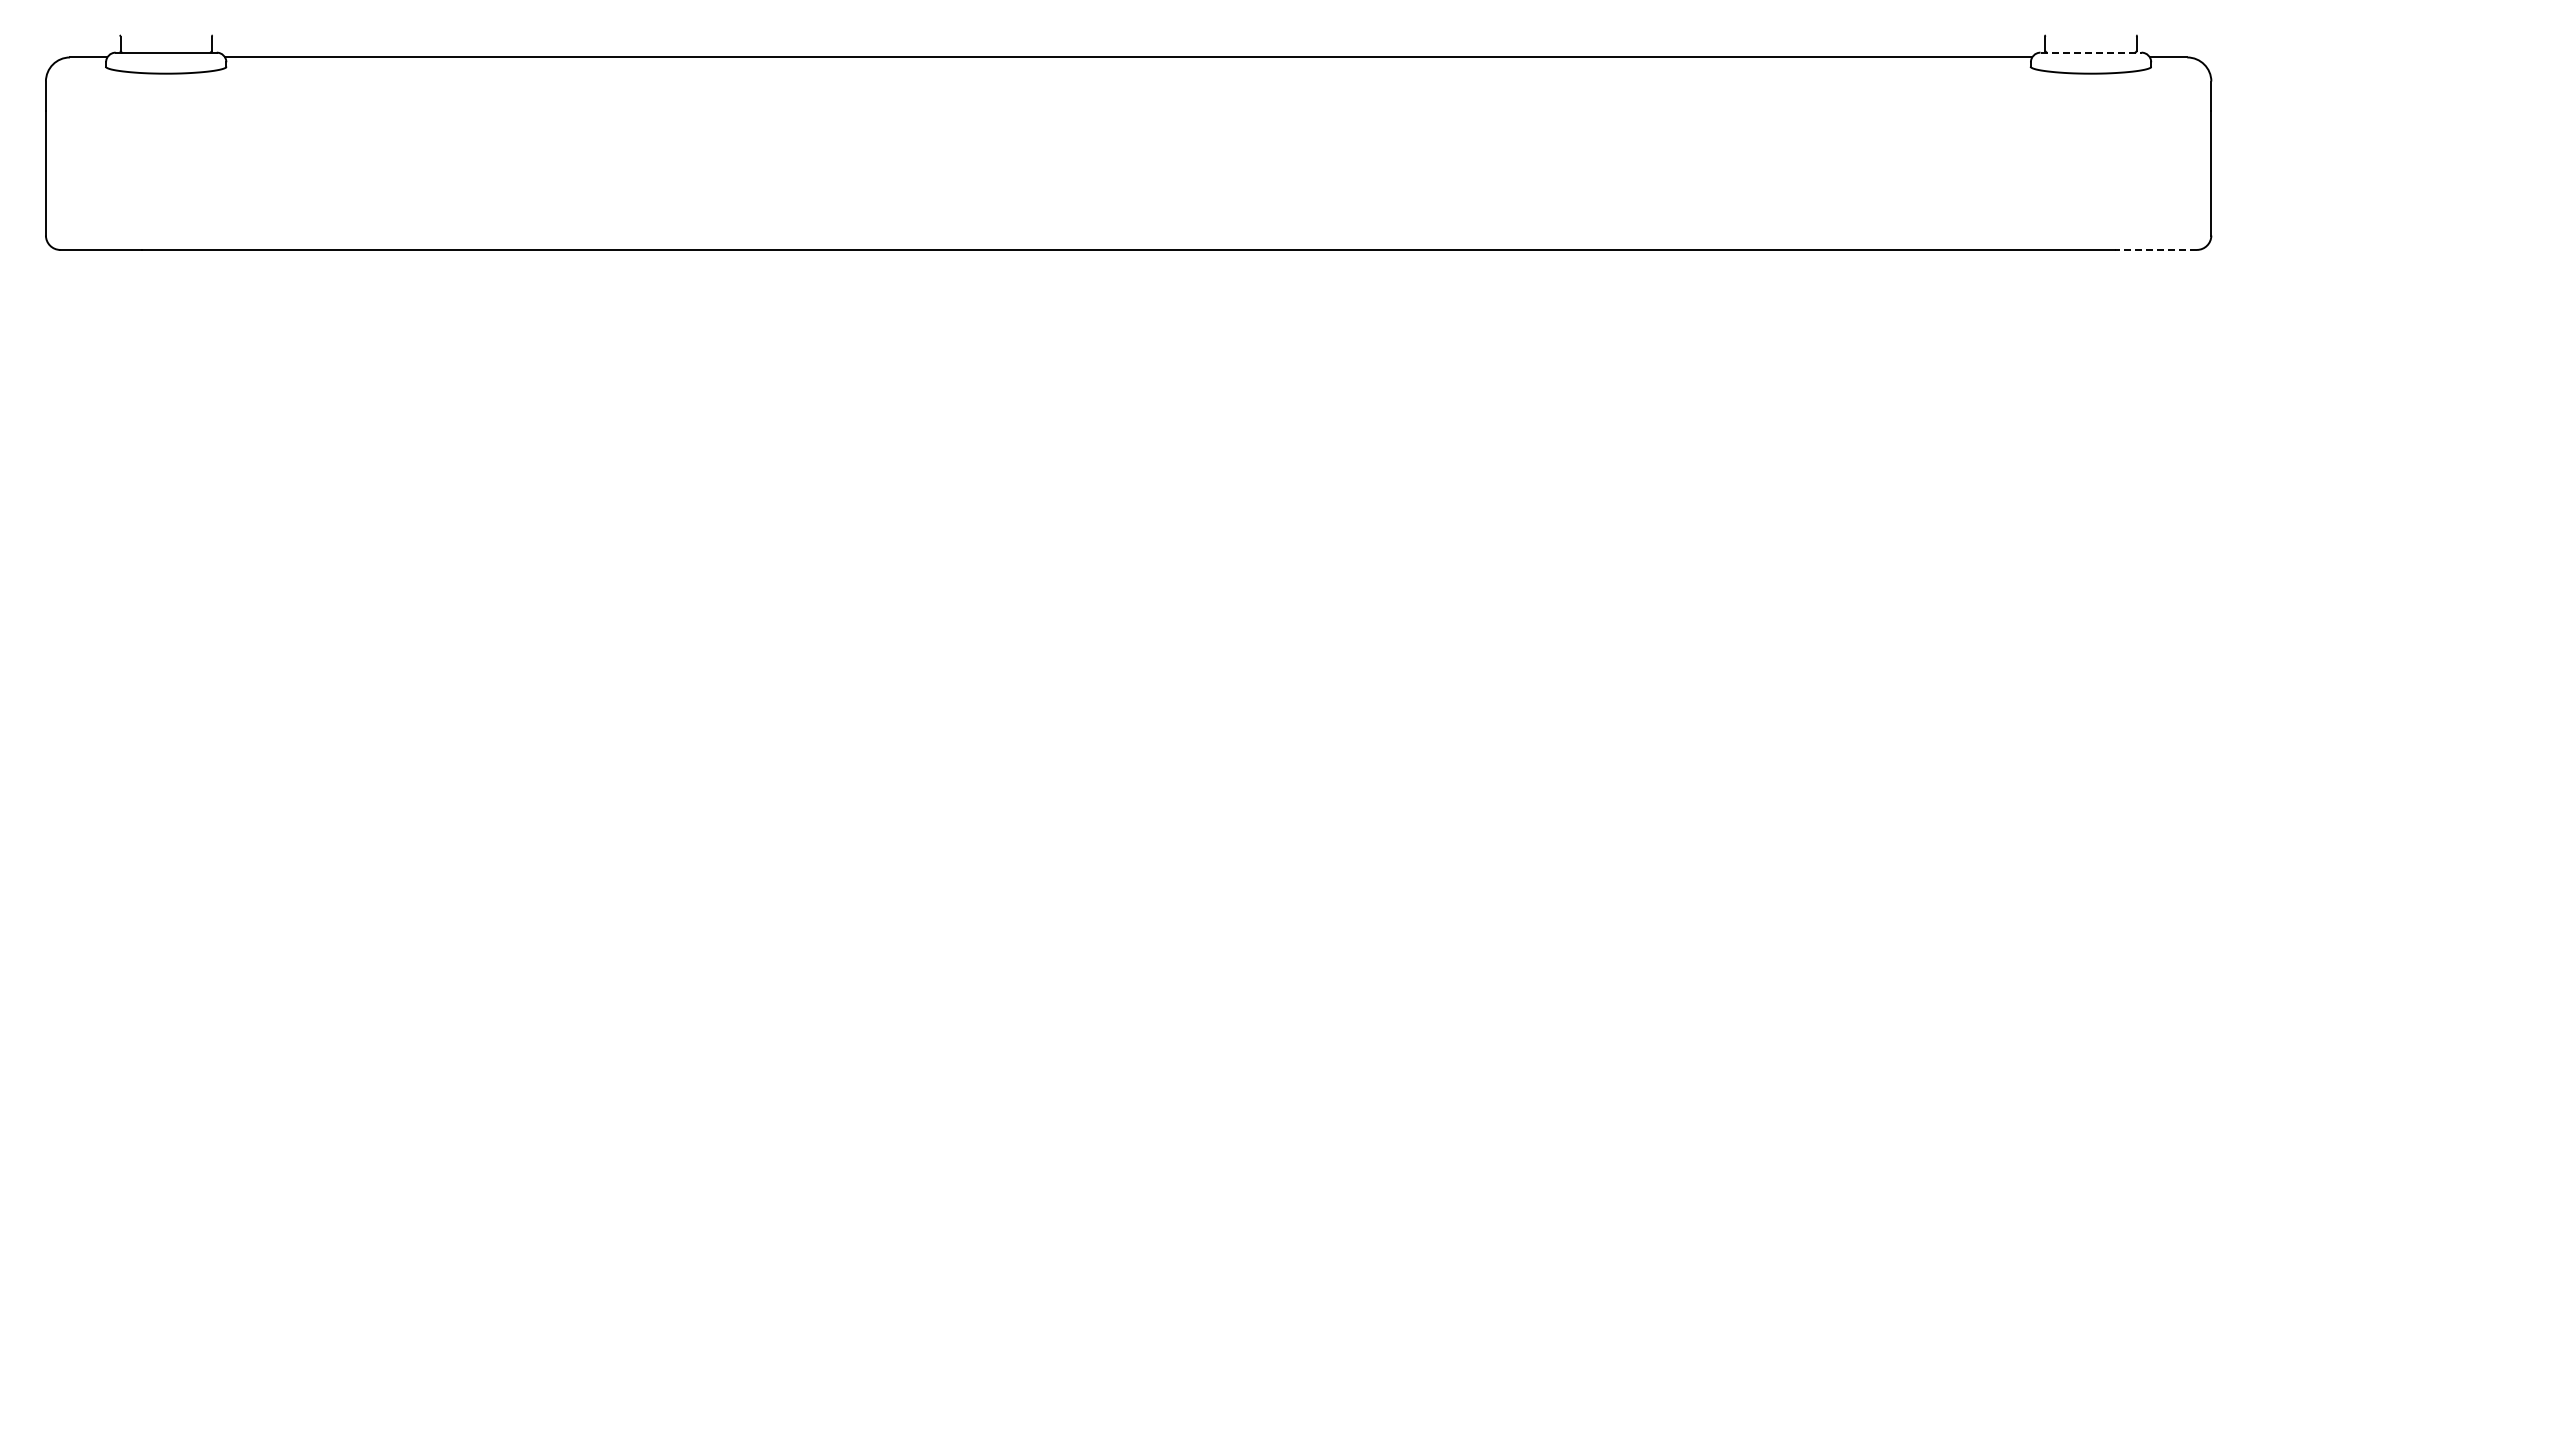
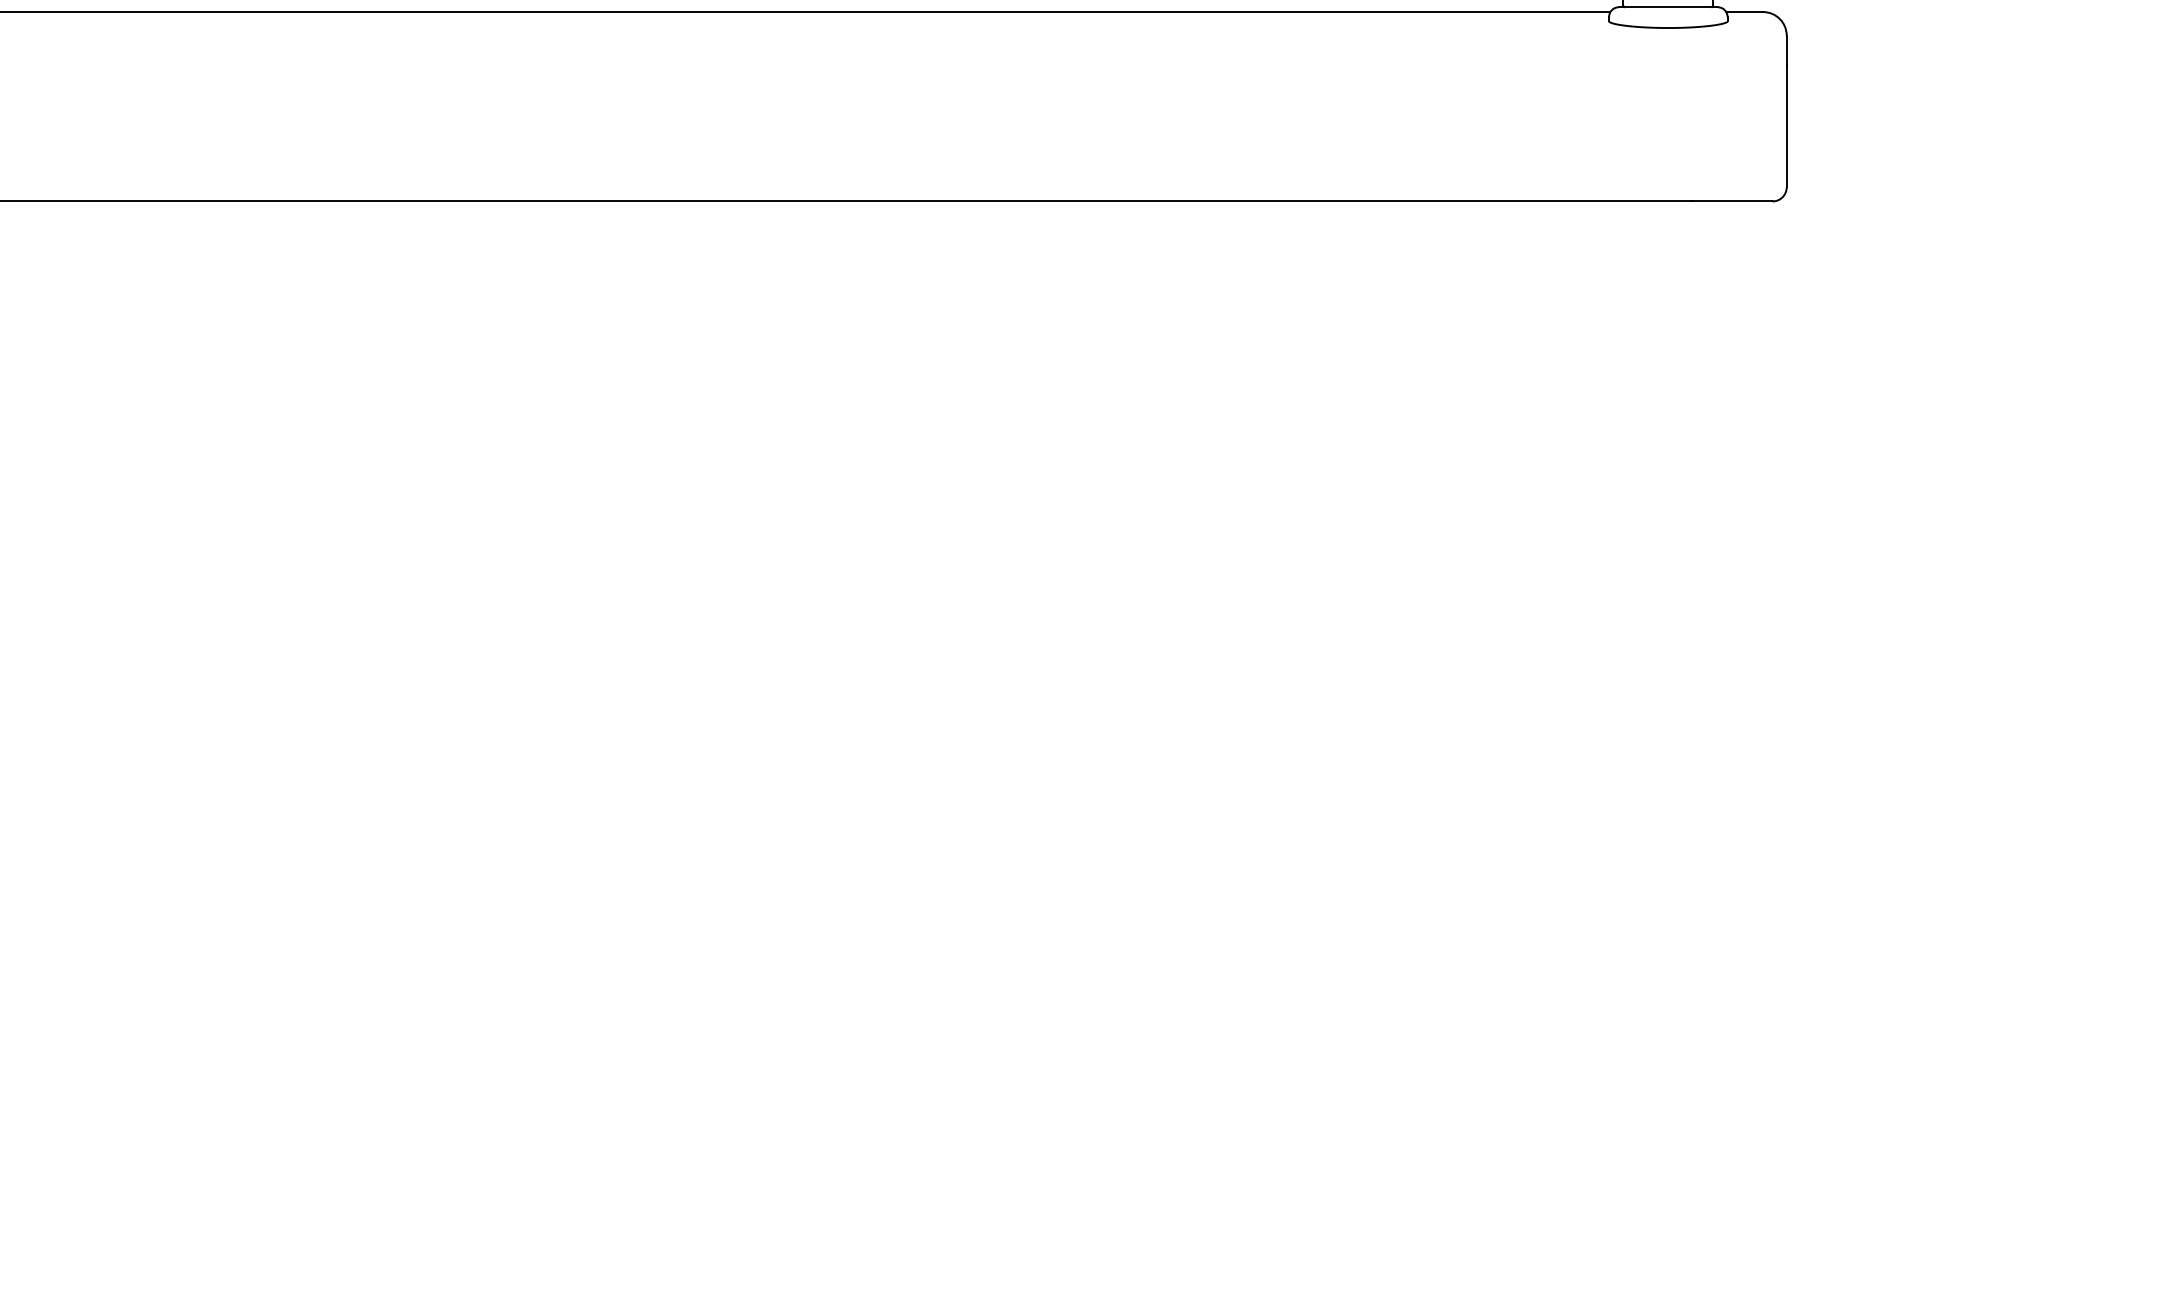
line: (2091, 52) -> (1668, 7), dashed -> solid
line: (2156, 249) -> (1732, 201), dashed -> solid

